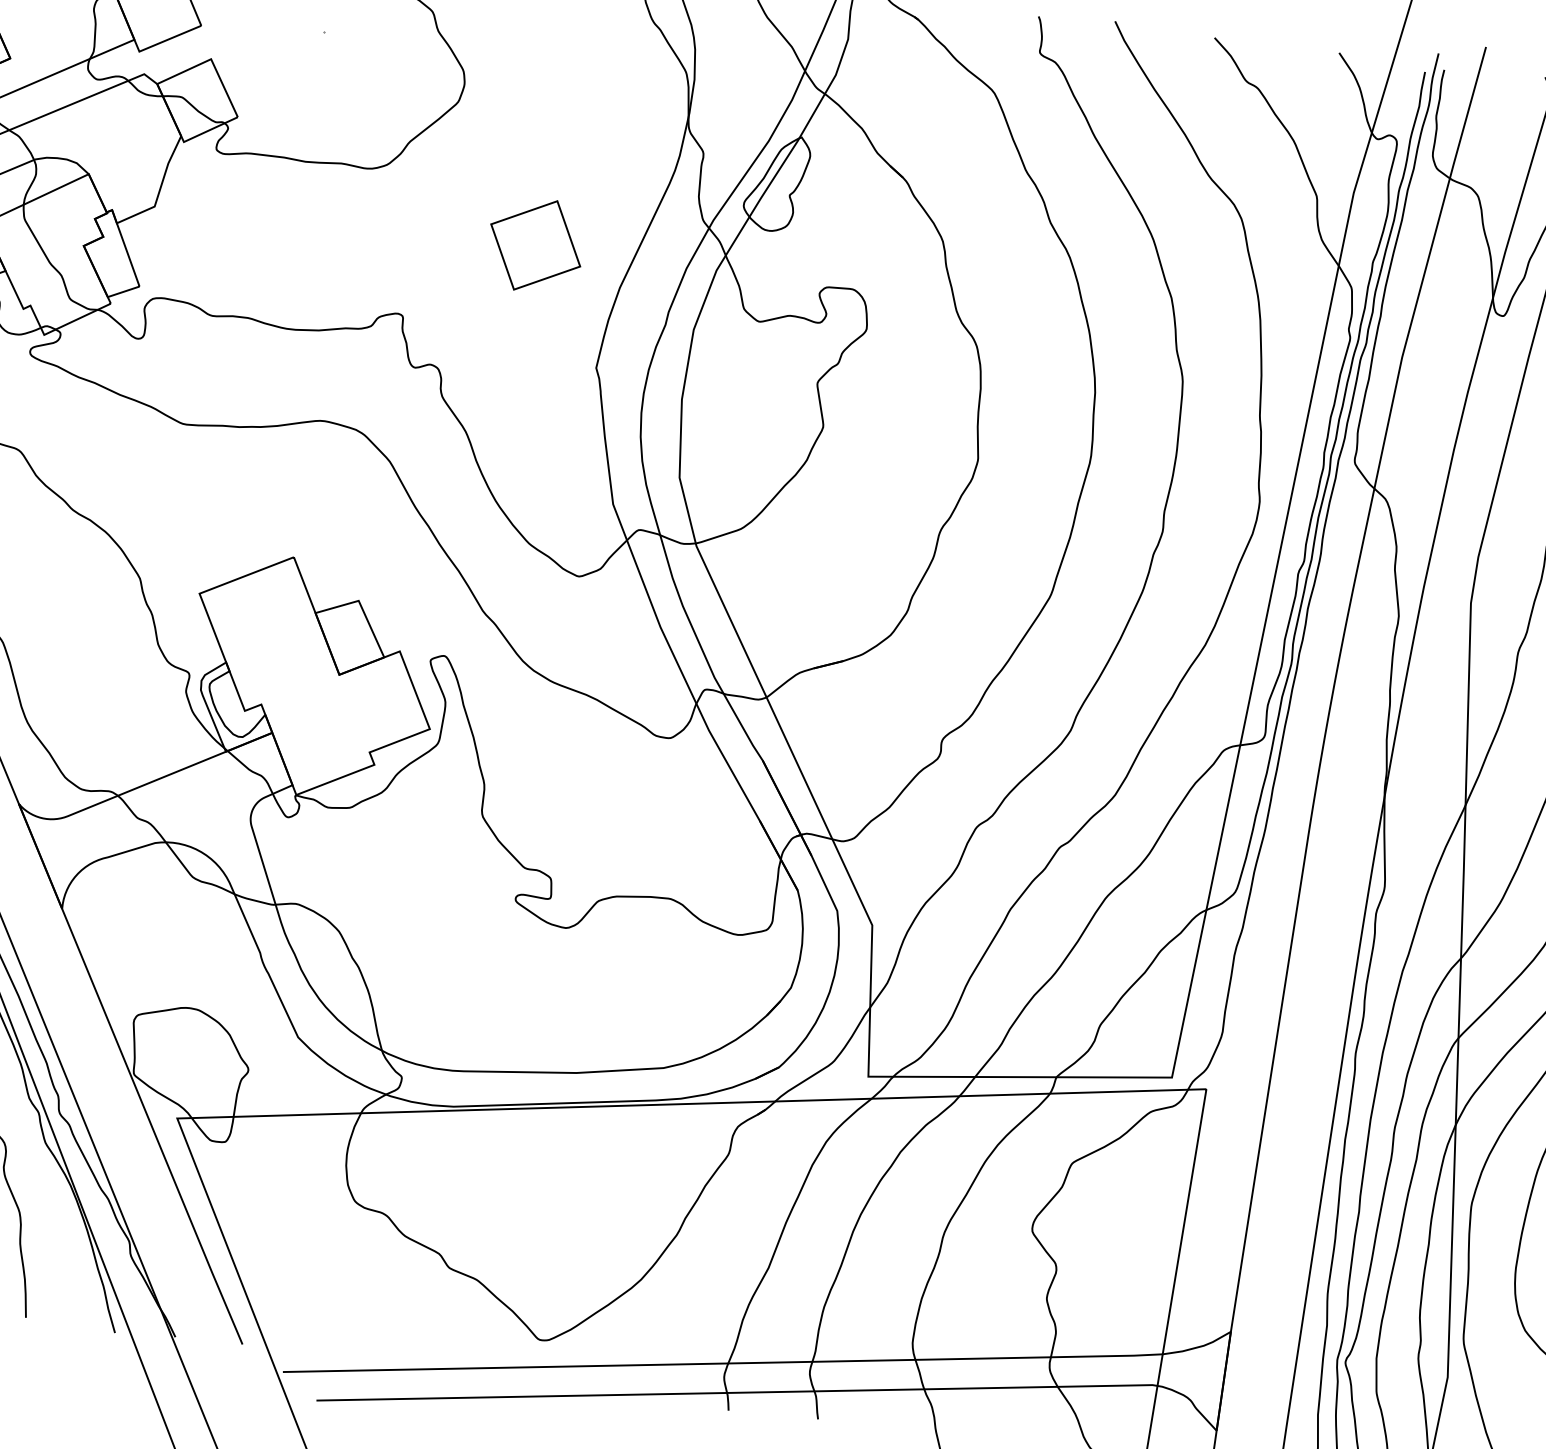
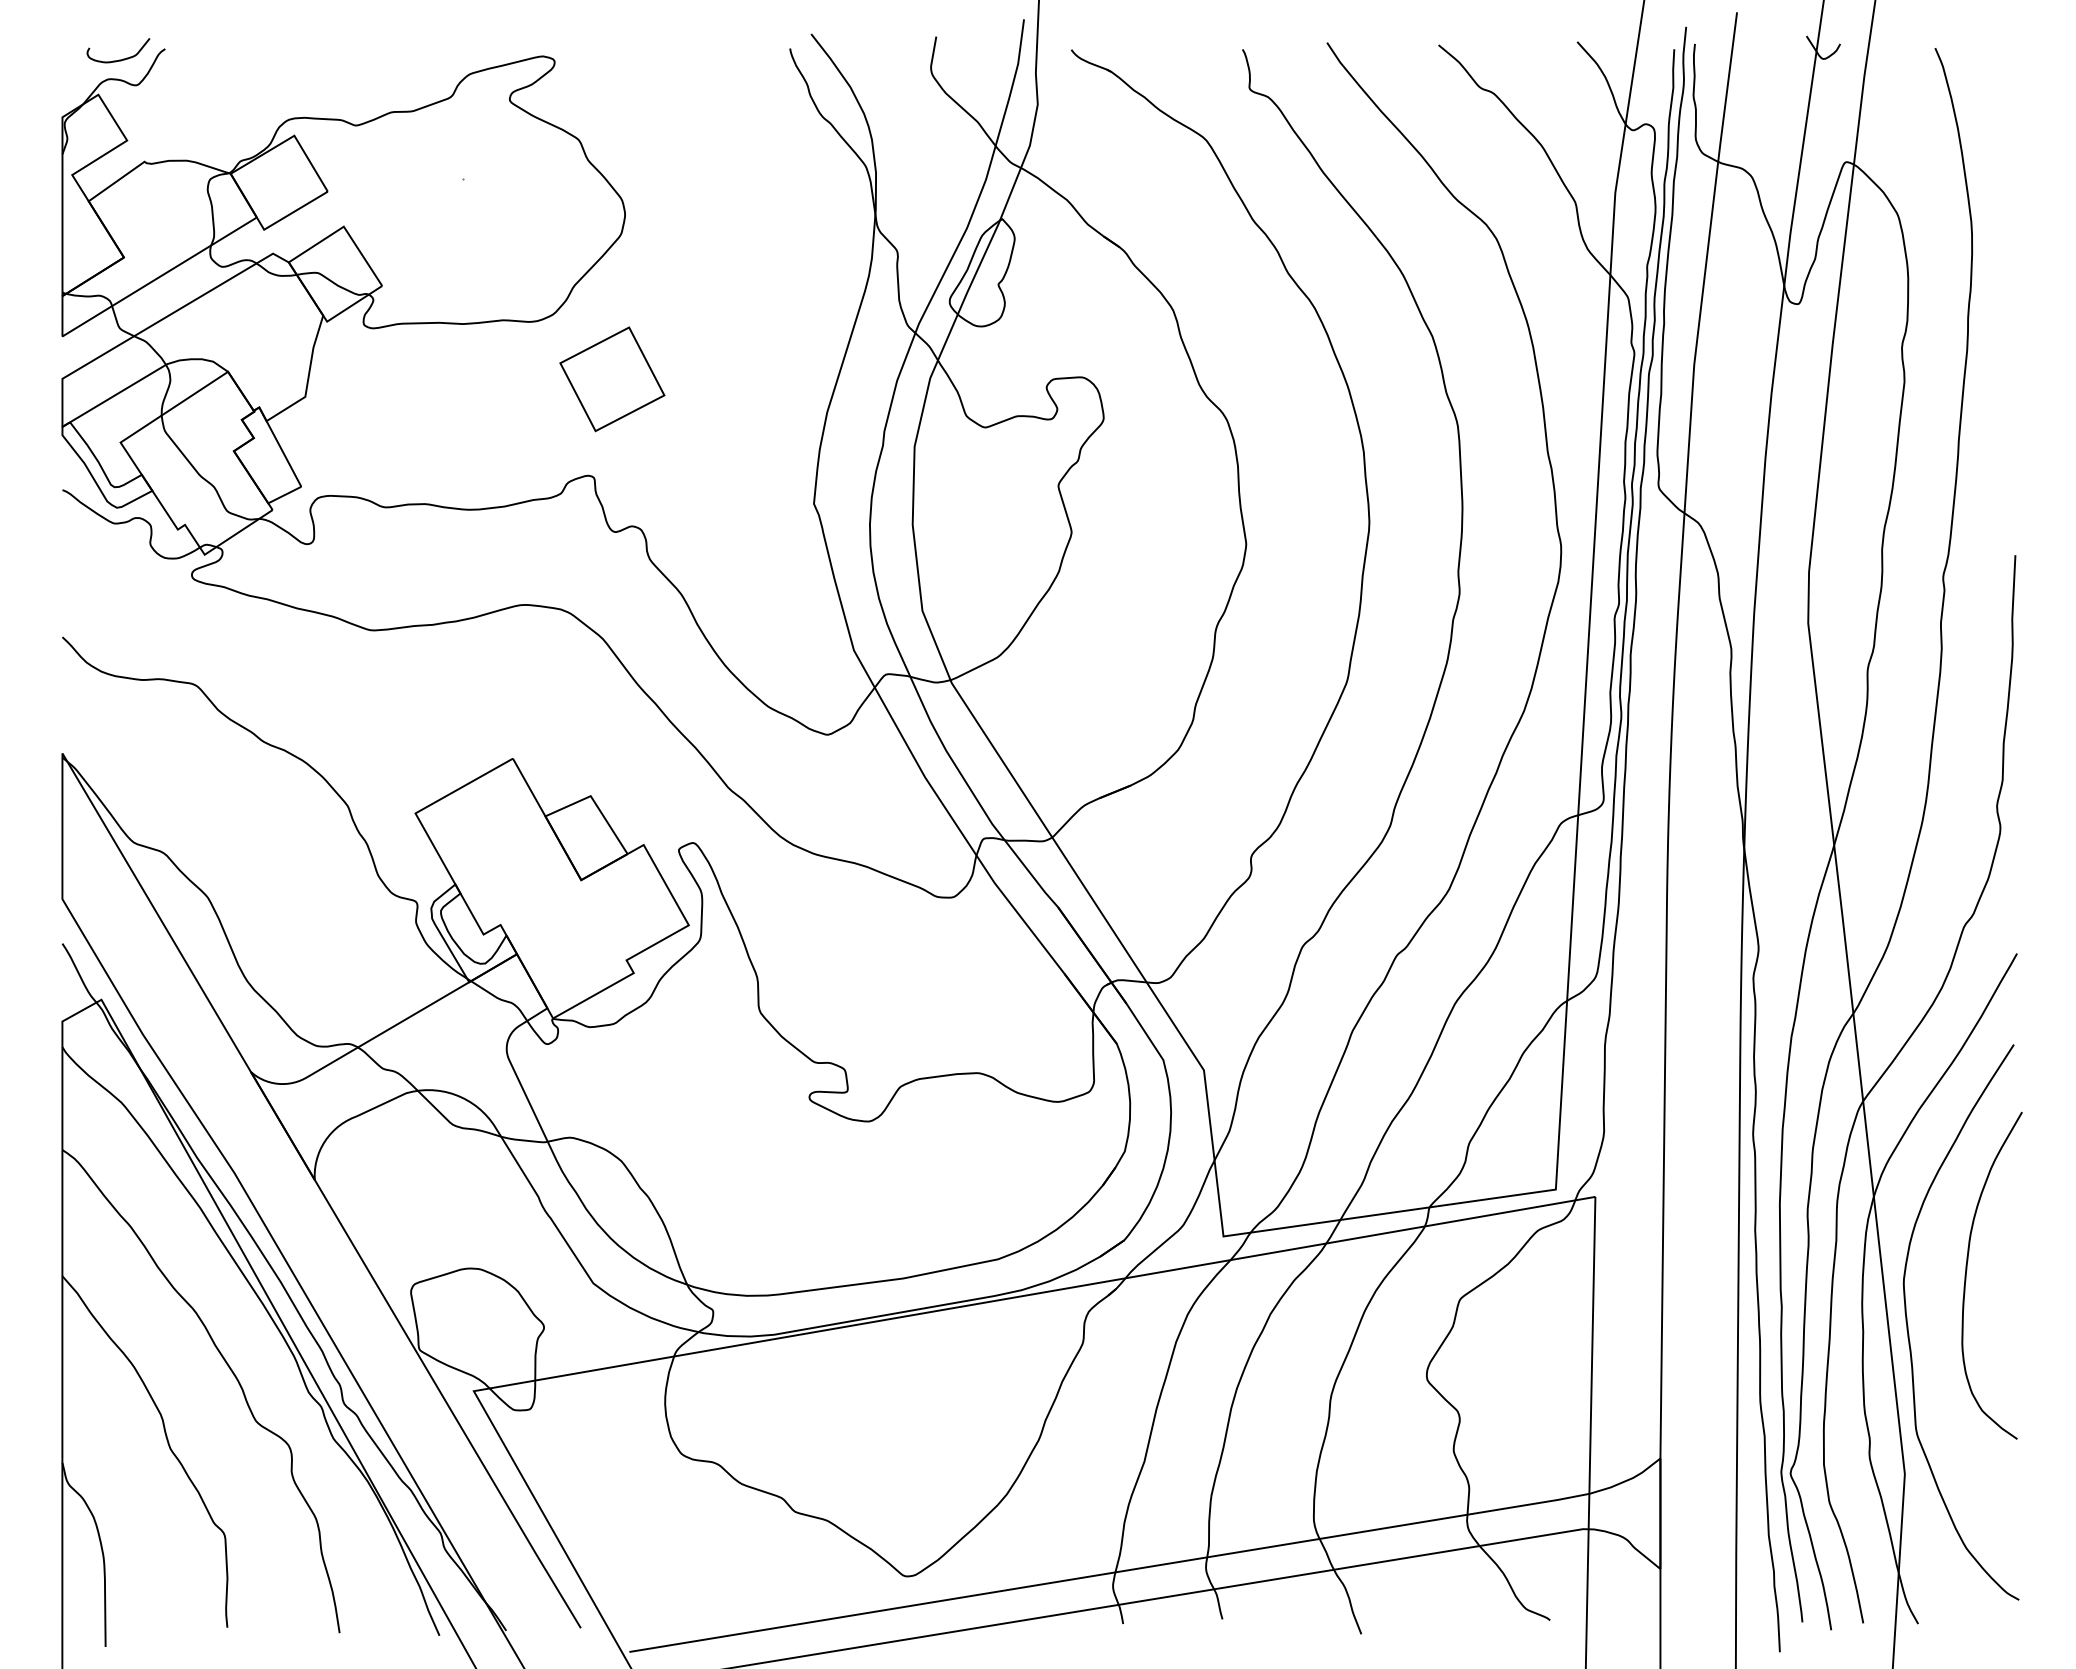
part: (535, 245) -> (612, 379), moved

